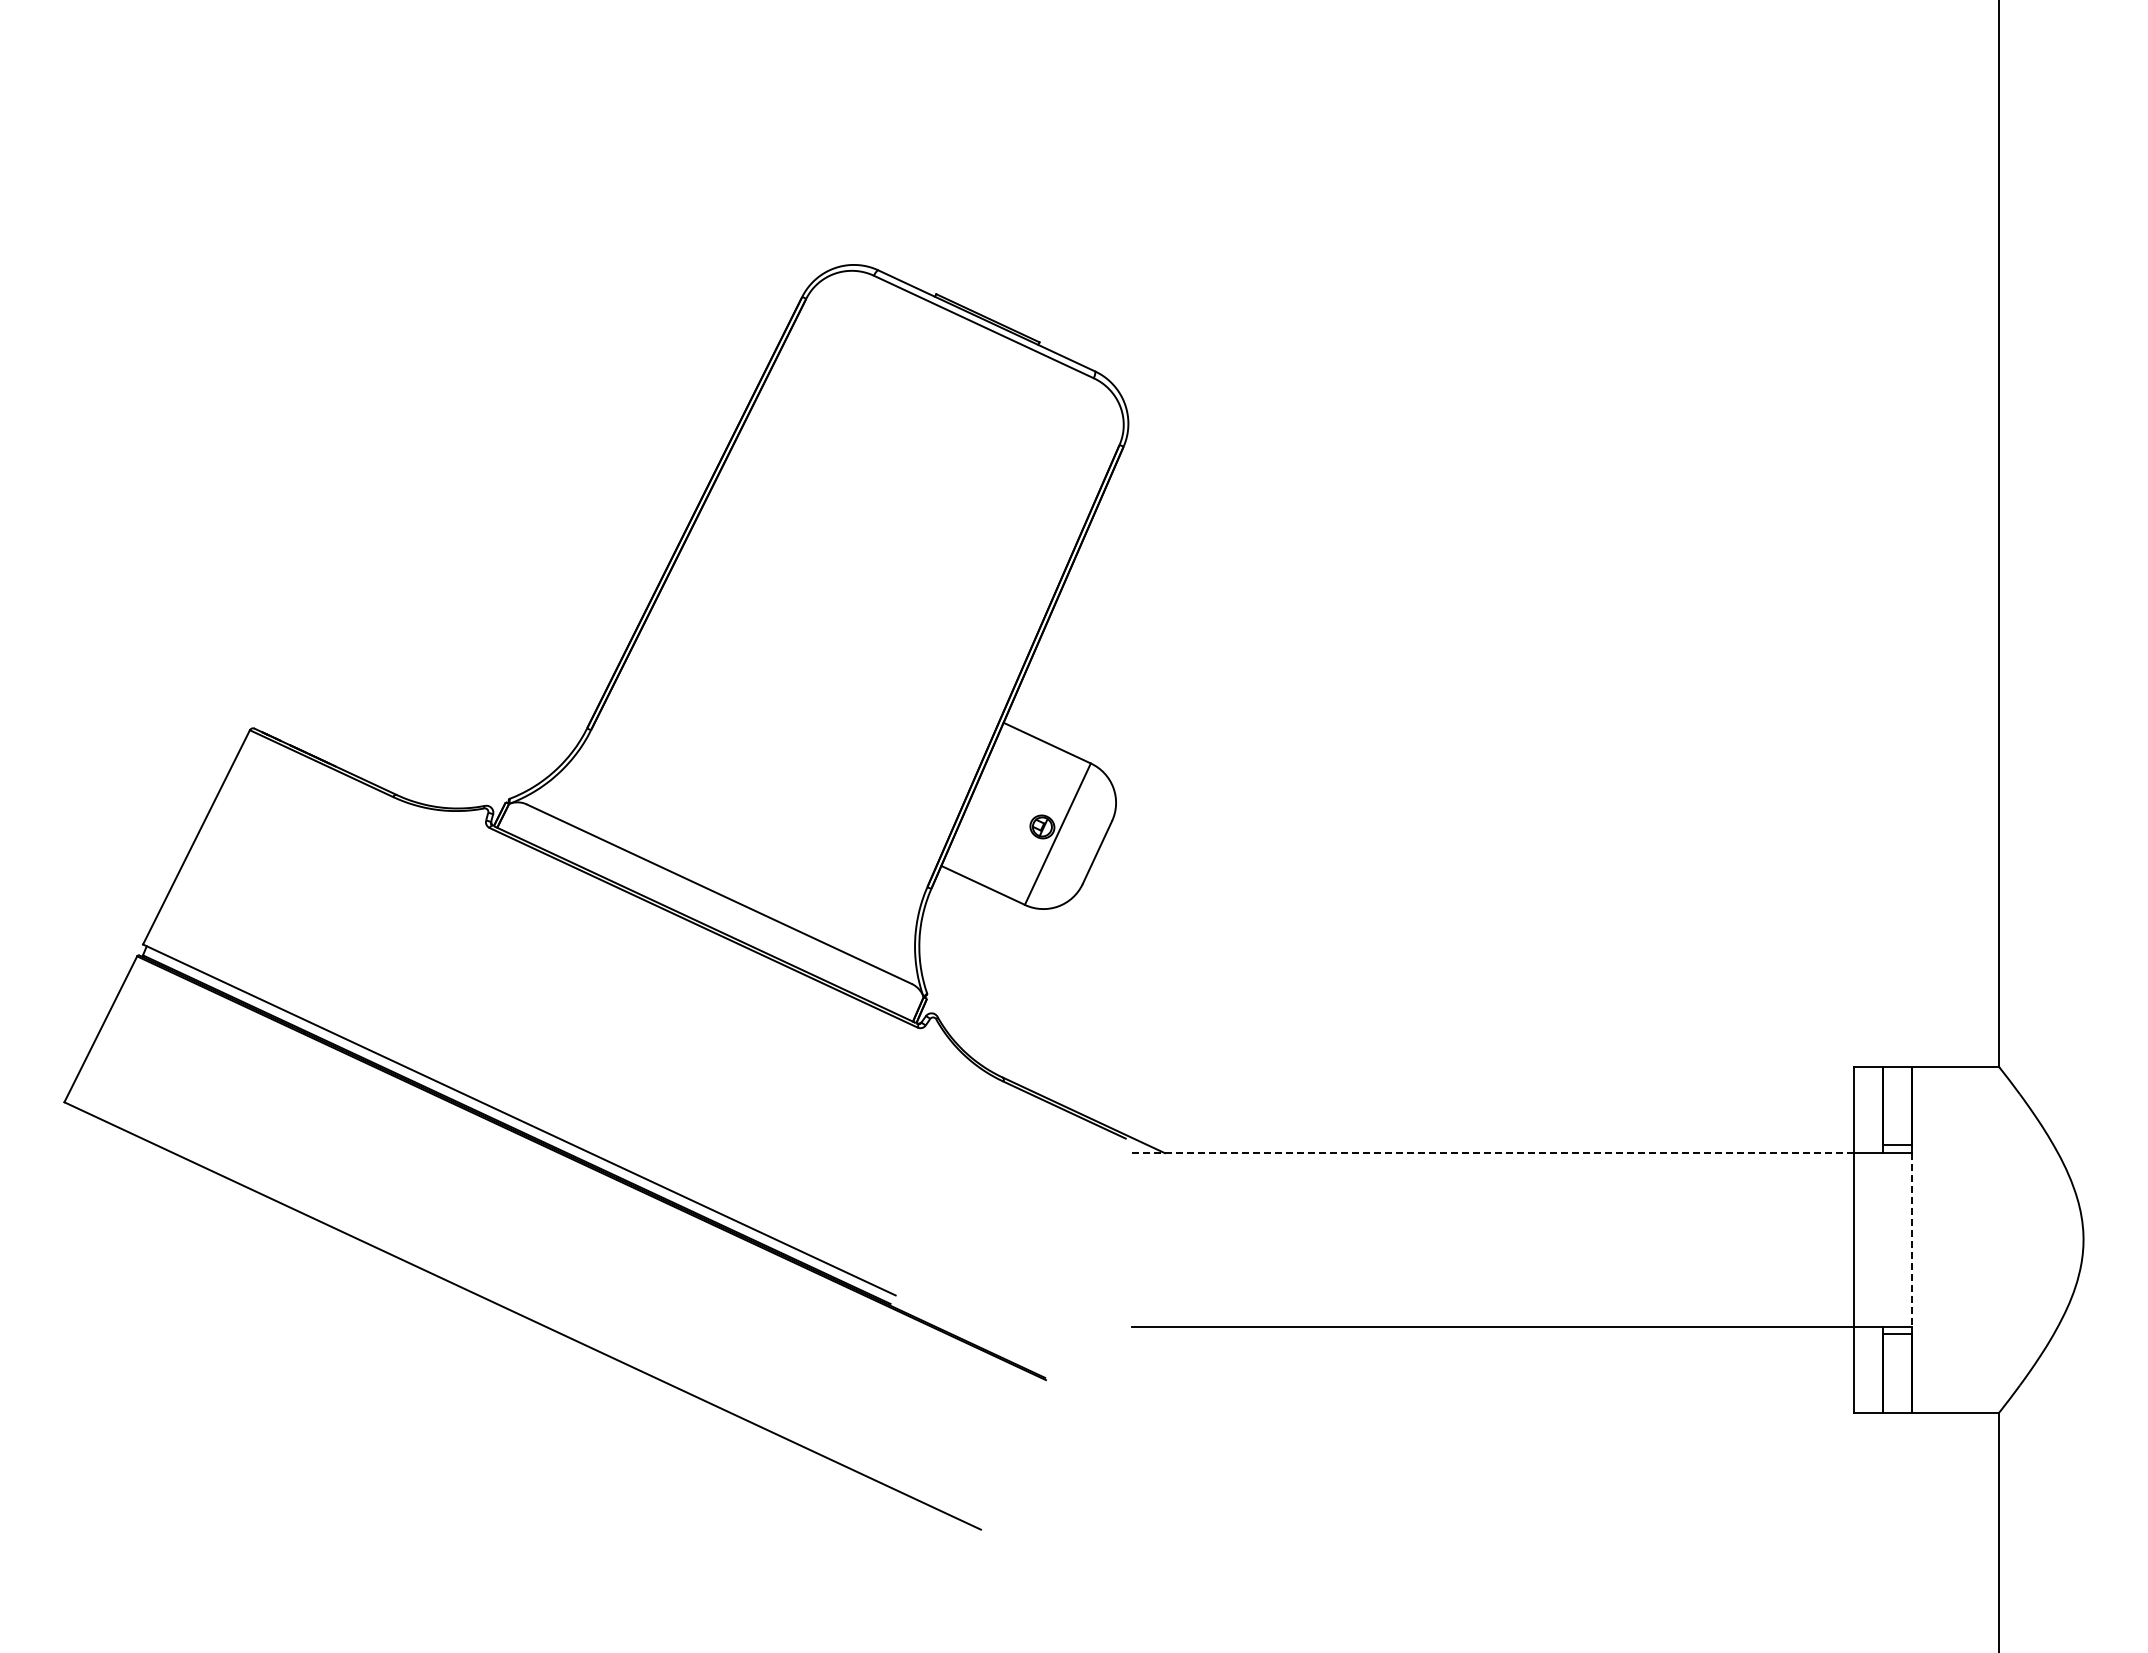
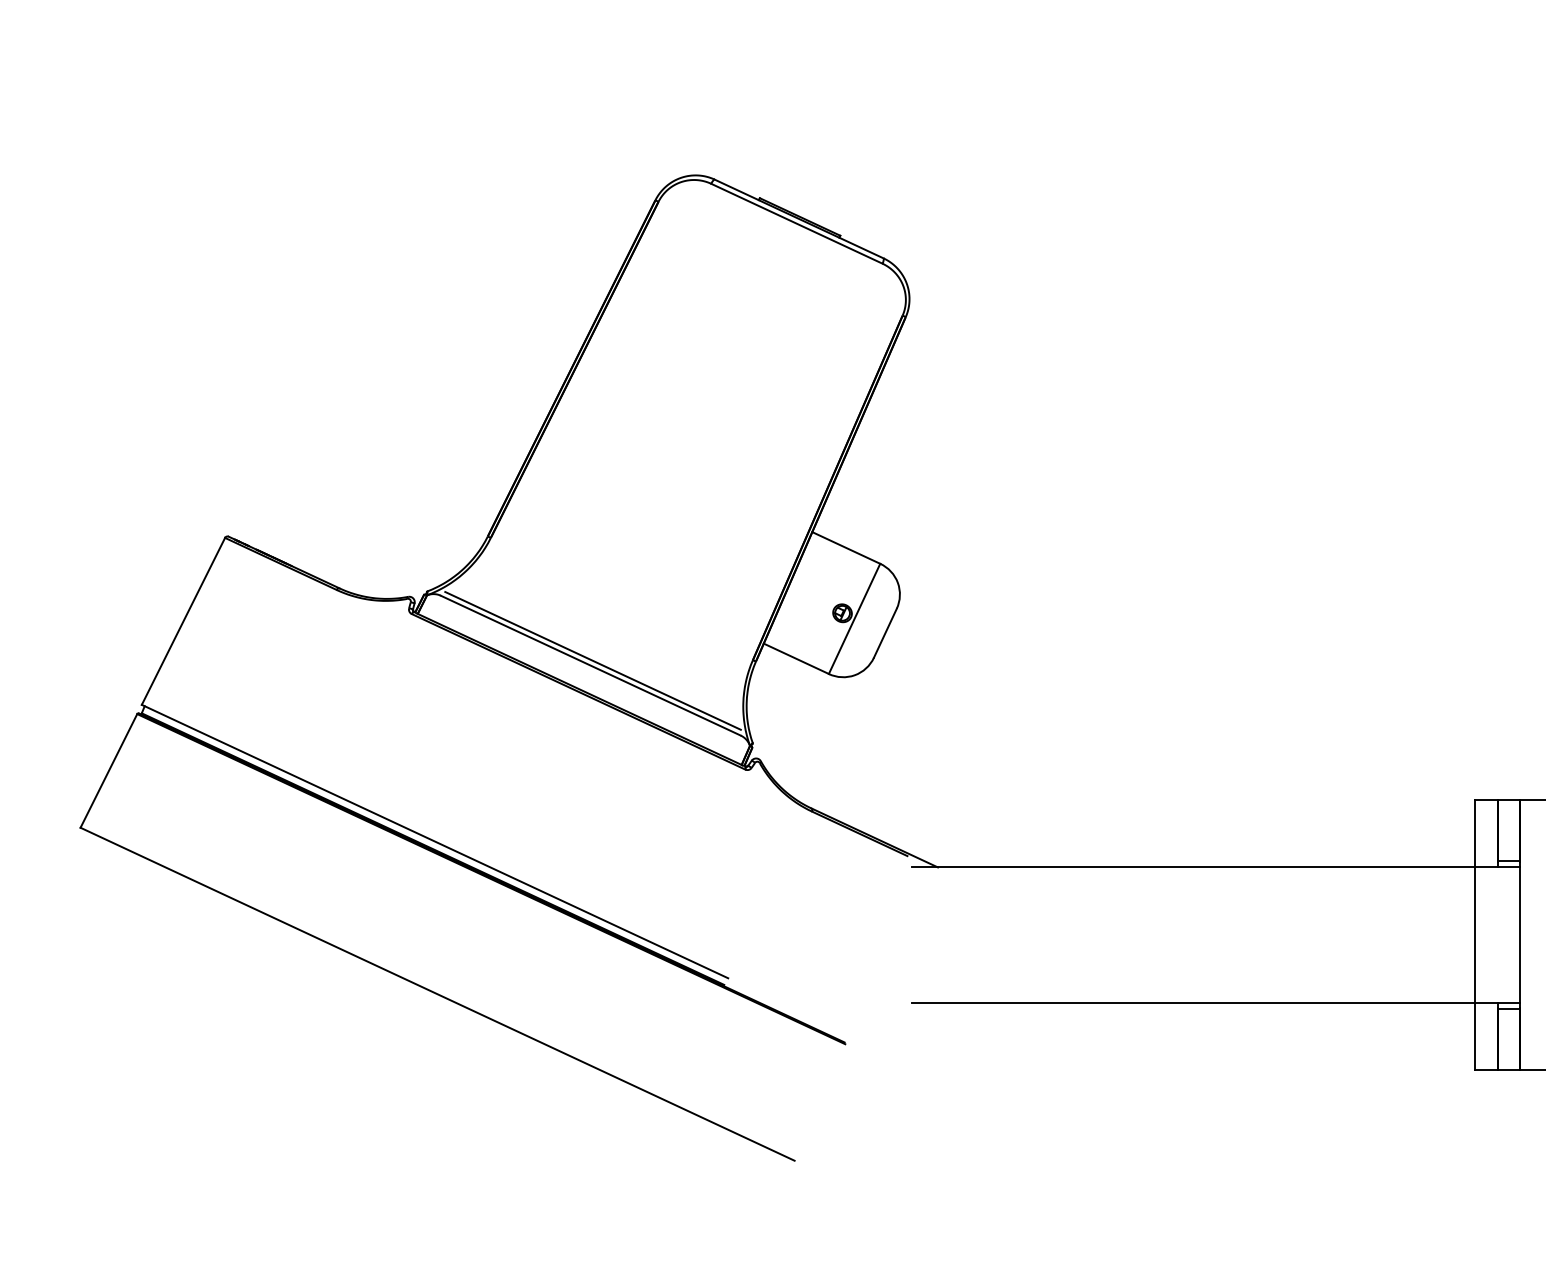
line: (721, 887) -> (592, 660), added
line: (1492, 1153) -> (1193, 867), dashed -> solid
line: (1912, 1239) -> (1520, 934), dashed -> solid

